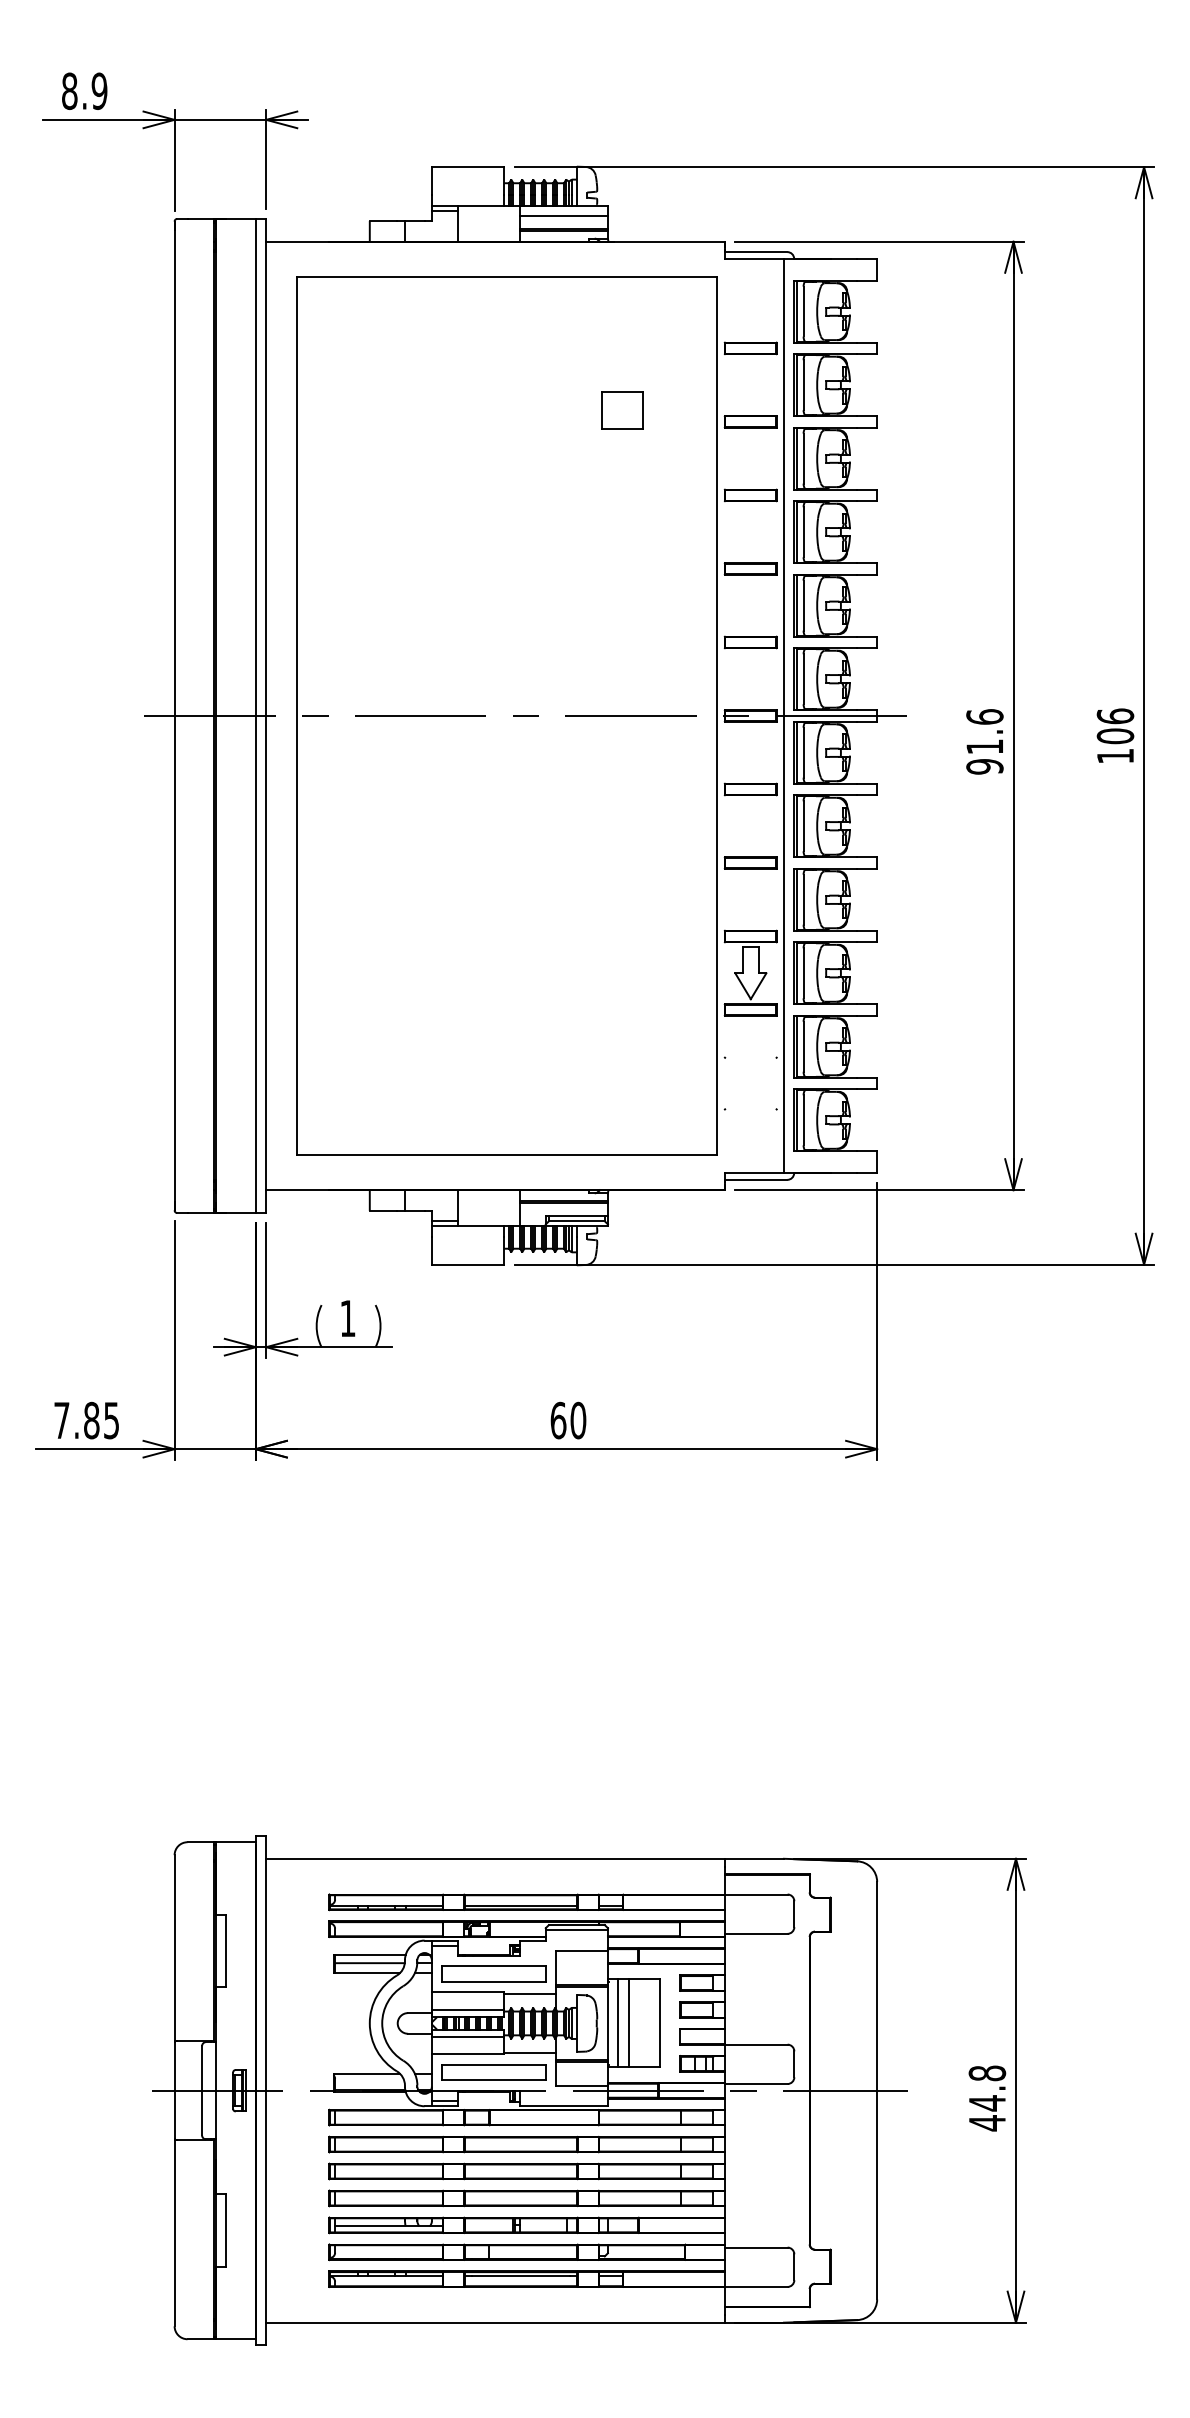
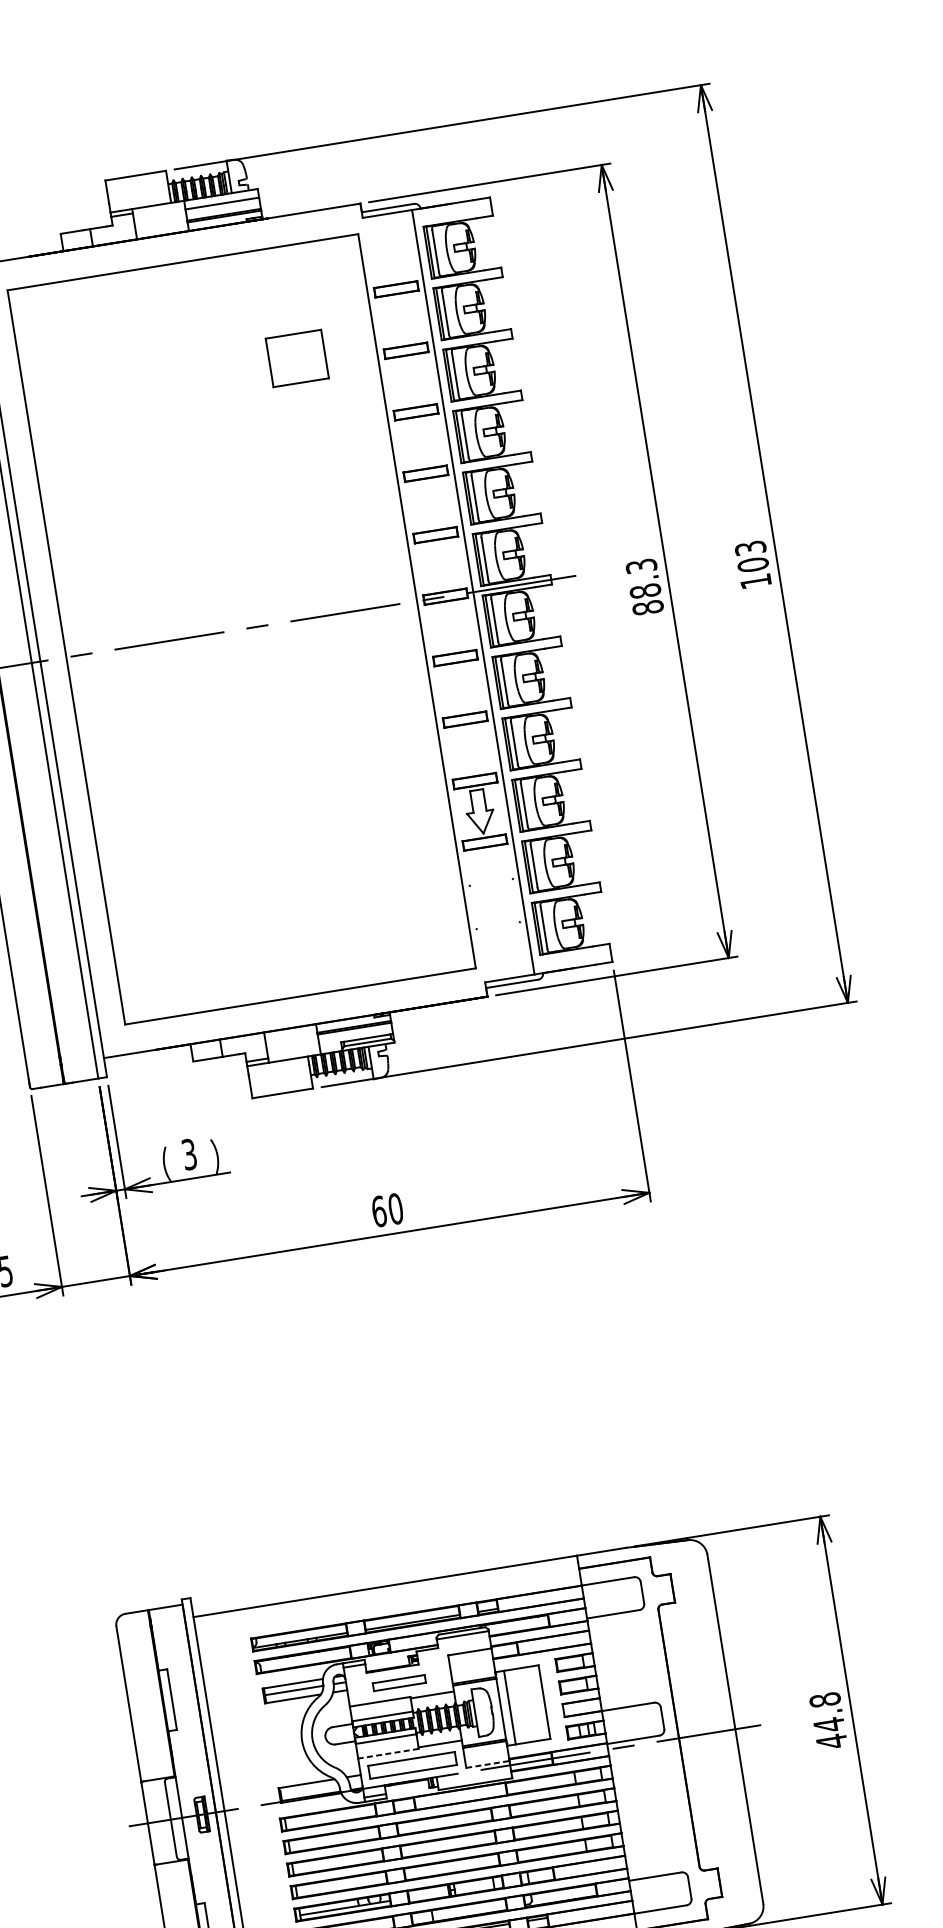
part: (622, 410) -> (297, 358), size x1.6
text: (1115, 716) -> (750, 548), 106 -> 103
text: (984, 741) -> (644, 586), 91.6 -> 88.3
text: (347, 1318) -> (189, 1154), 1 -> 3
part: (493, 1973) -> (398, 1682), size x0.6
line: (628, 2023) -> (518, 1706), removed
line: (467, 2054) -> (387, 1753), solid -> dashed
line: (582, 2085) -> (488, 1764), solid -> dashed

